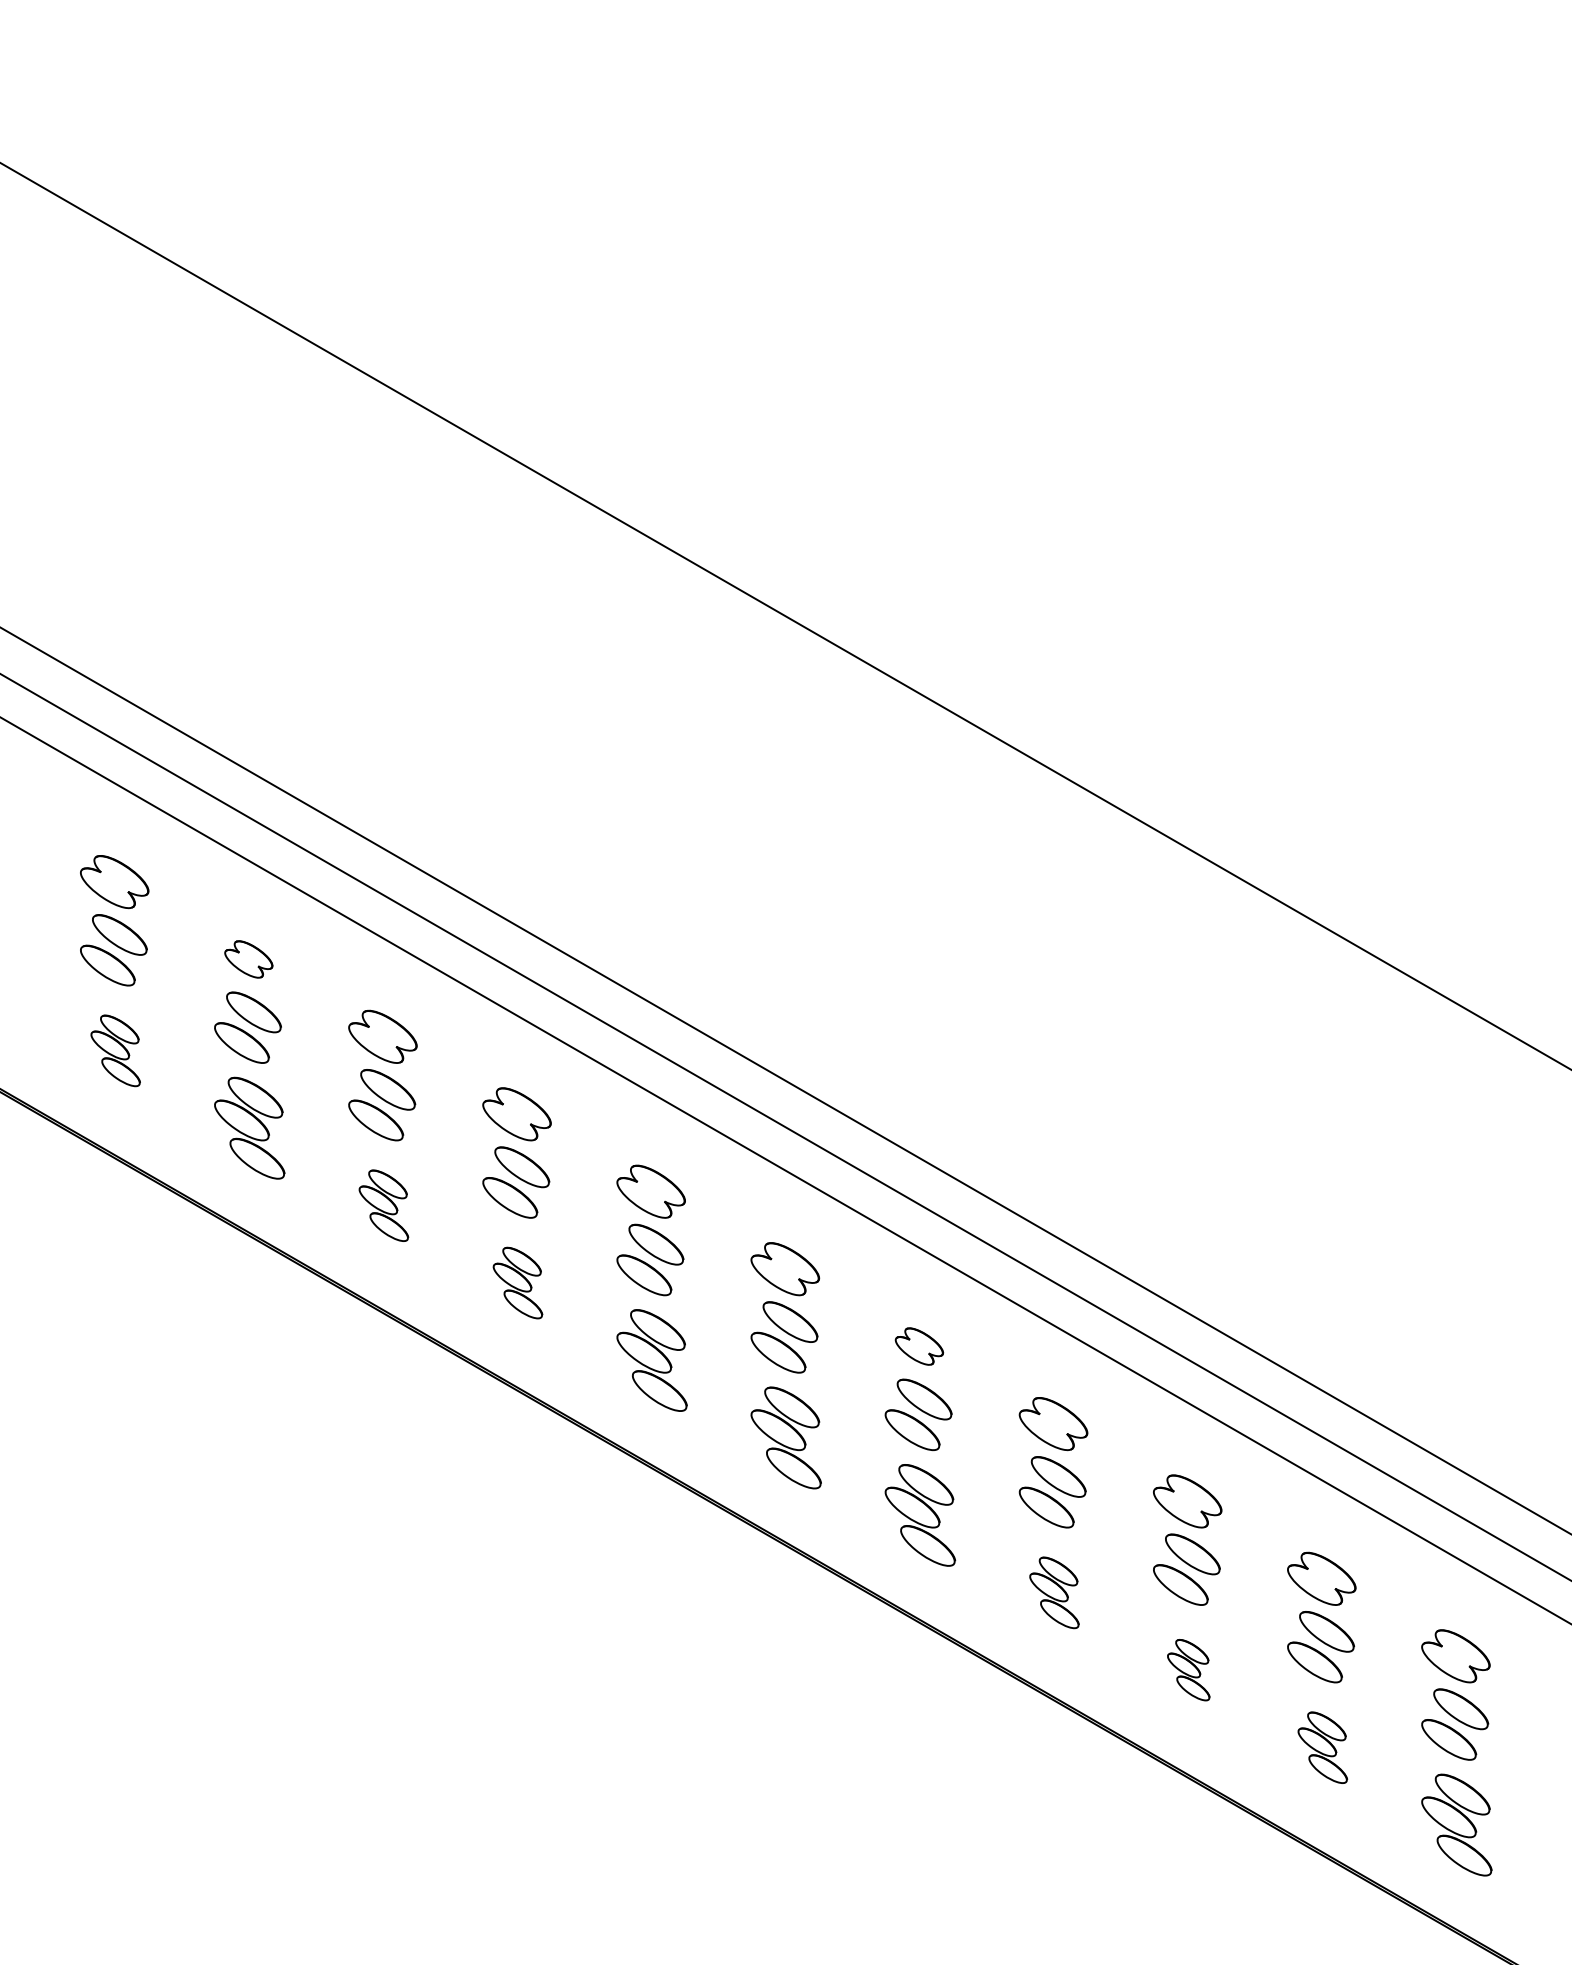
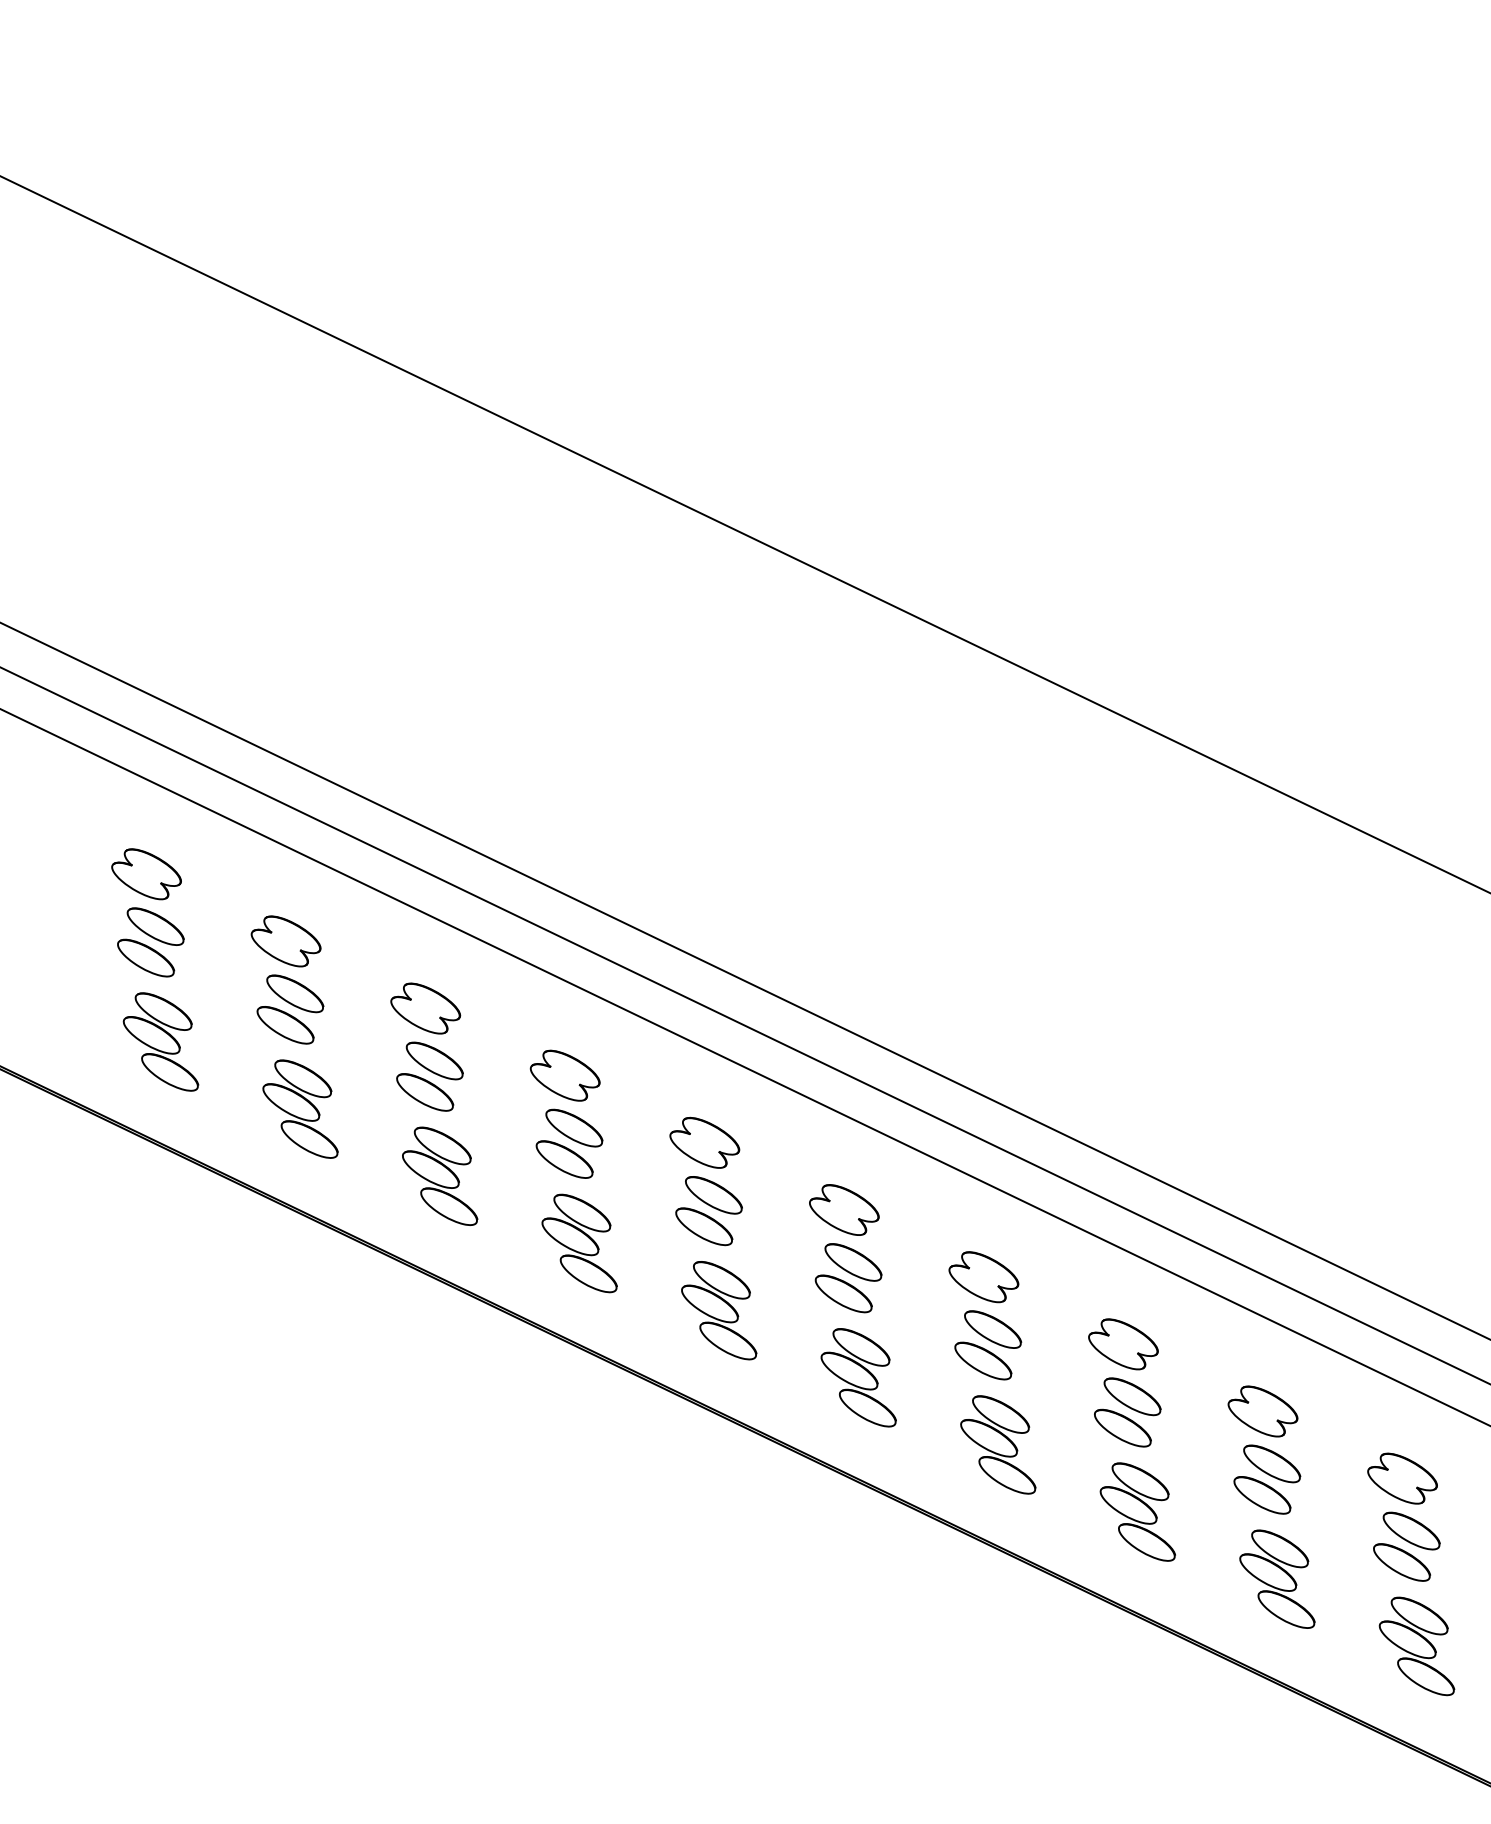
part: (248, 959) -> (285, 941), size x1.43
part: (115, 1050) -> (160, 1042), size x1.43
part: (383, 1205) -> (438, 1176), size x1.43
part: (517, 1282) -> (578, 1243), size x1.43
part: (919, 1346) -> (983, 1277), size x1.43
part: (1054, 1592) -> (1137, 1512), size x1.43
part: (1188, 1669) -> (1276, 1579), size x1.67
part: (1322, 1747) -> (1415, 1646), size x1.43

